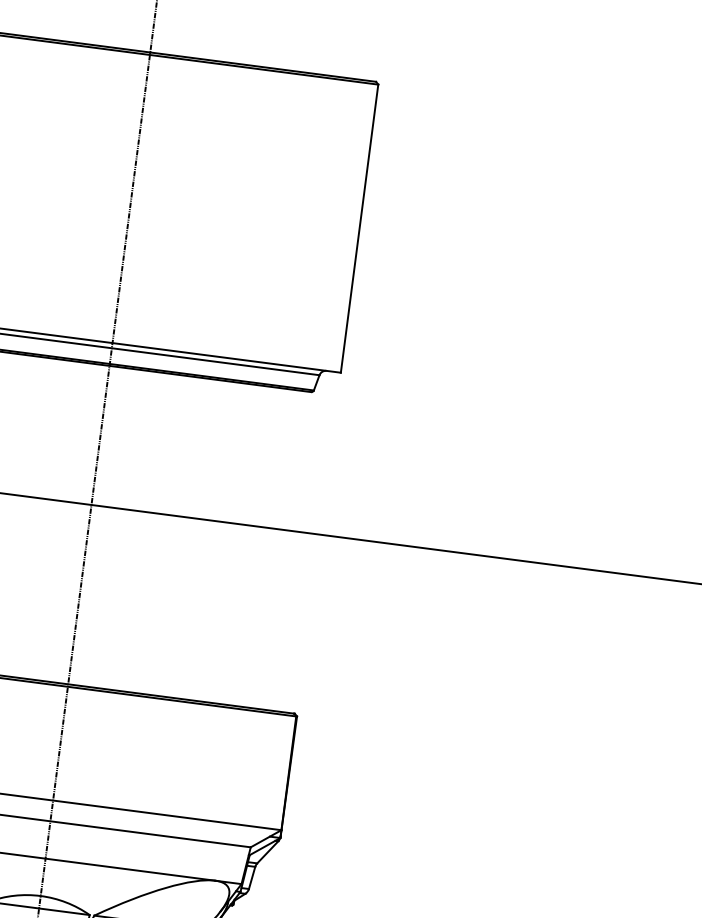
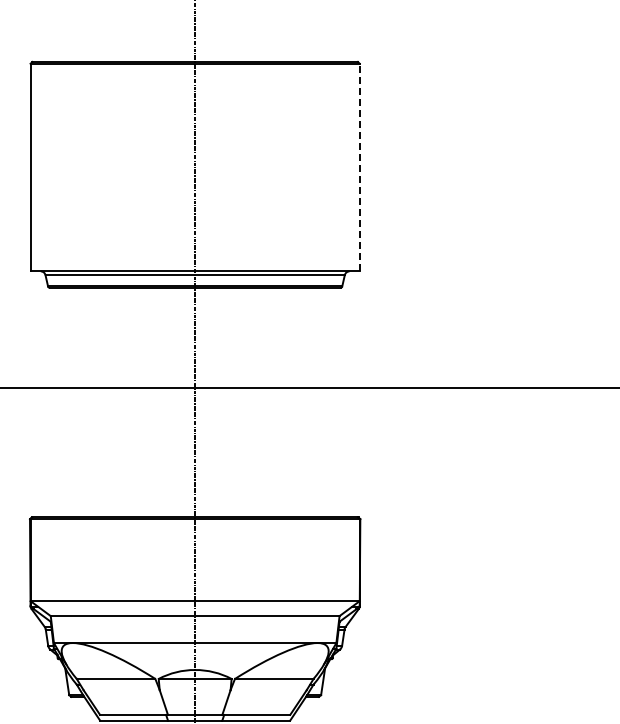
line: (359, 228) -> (359, 167), solid -> dashed

